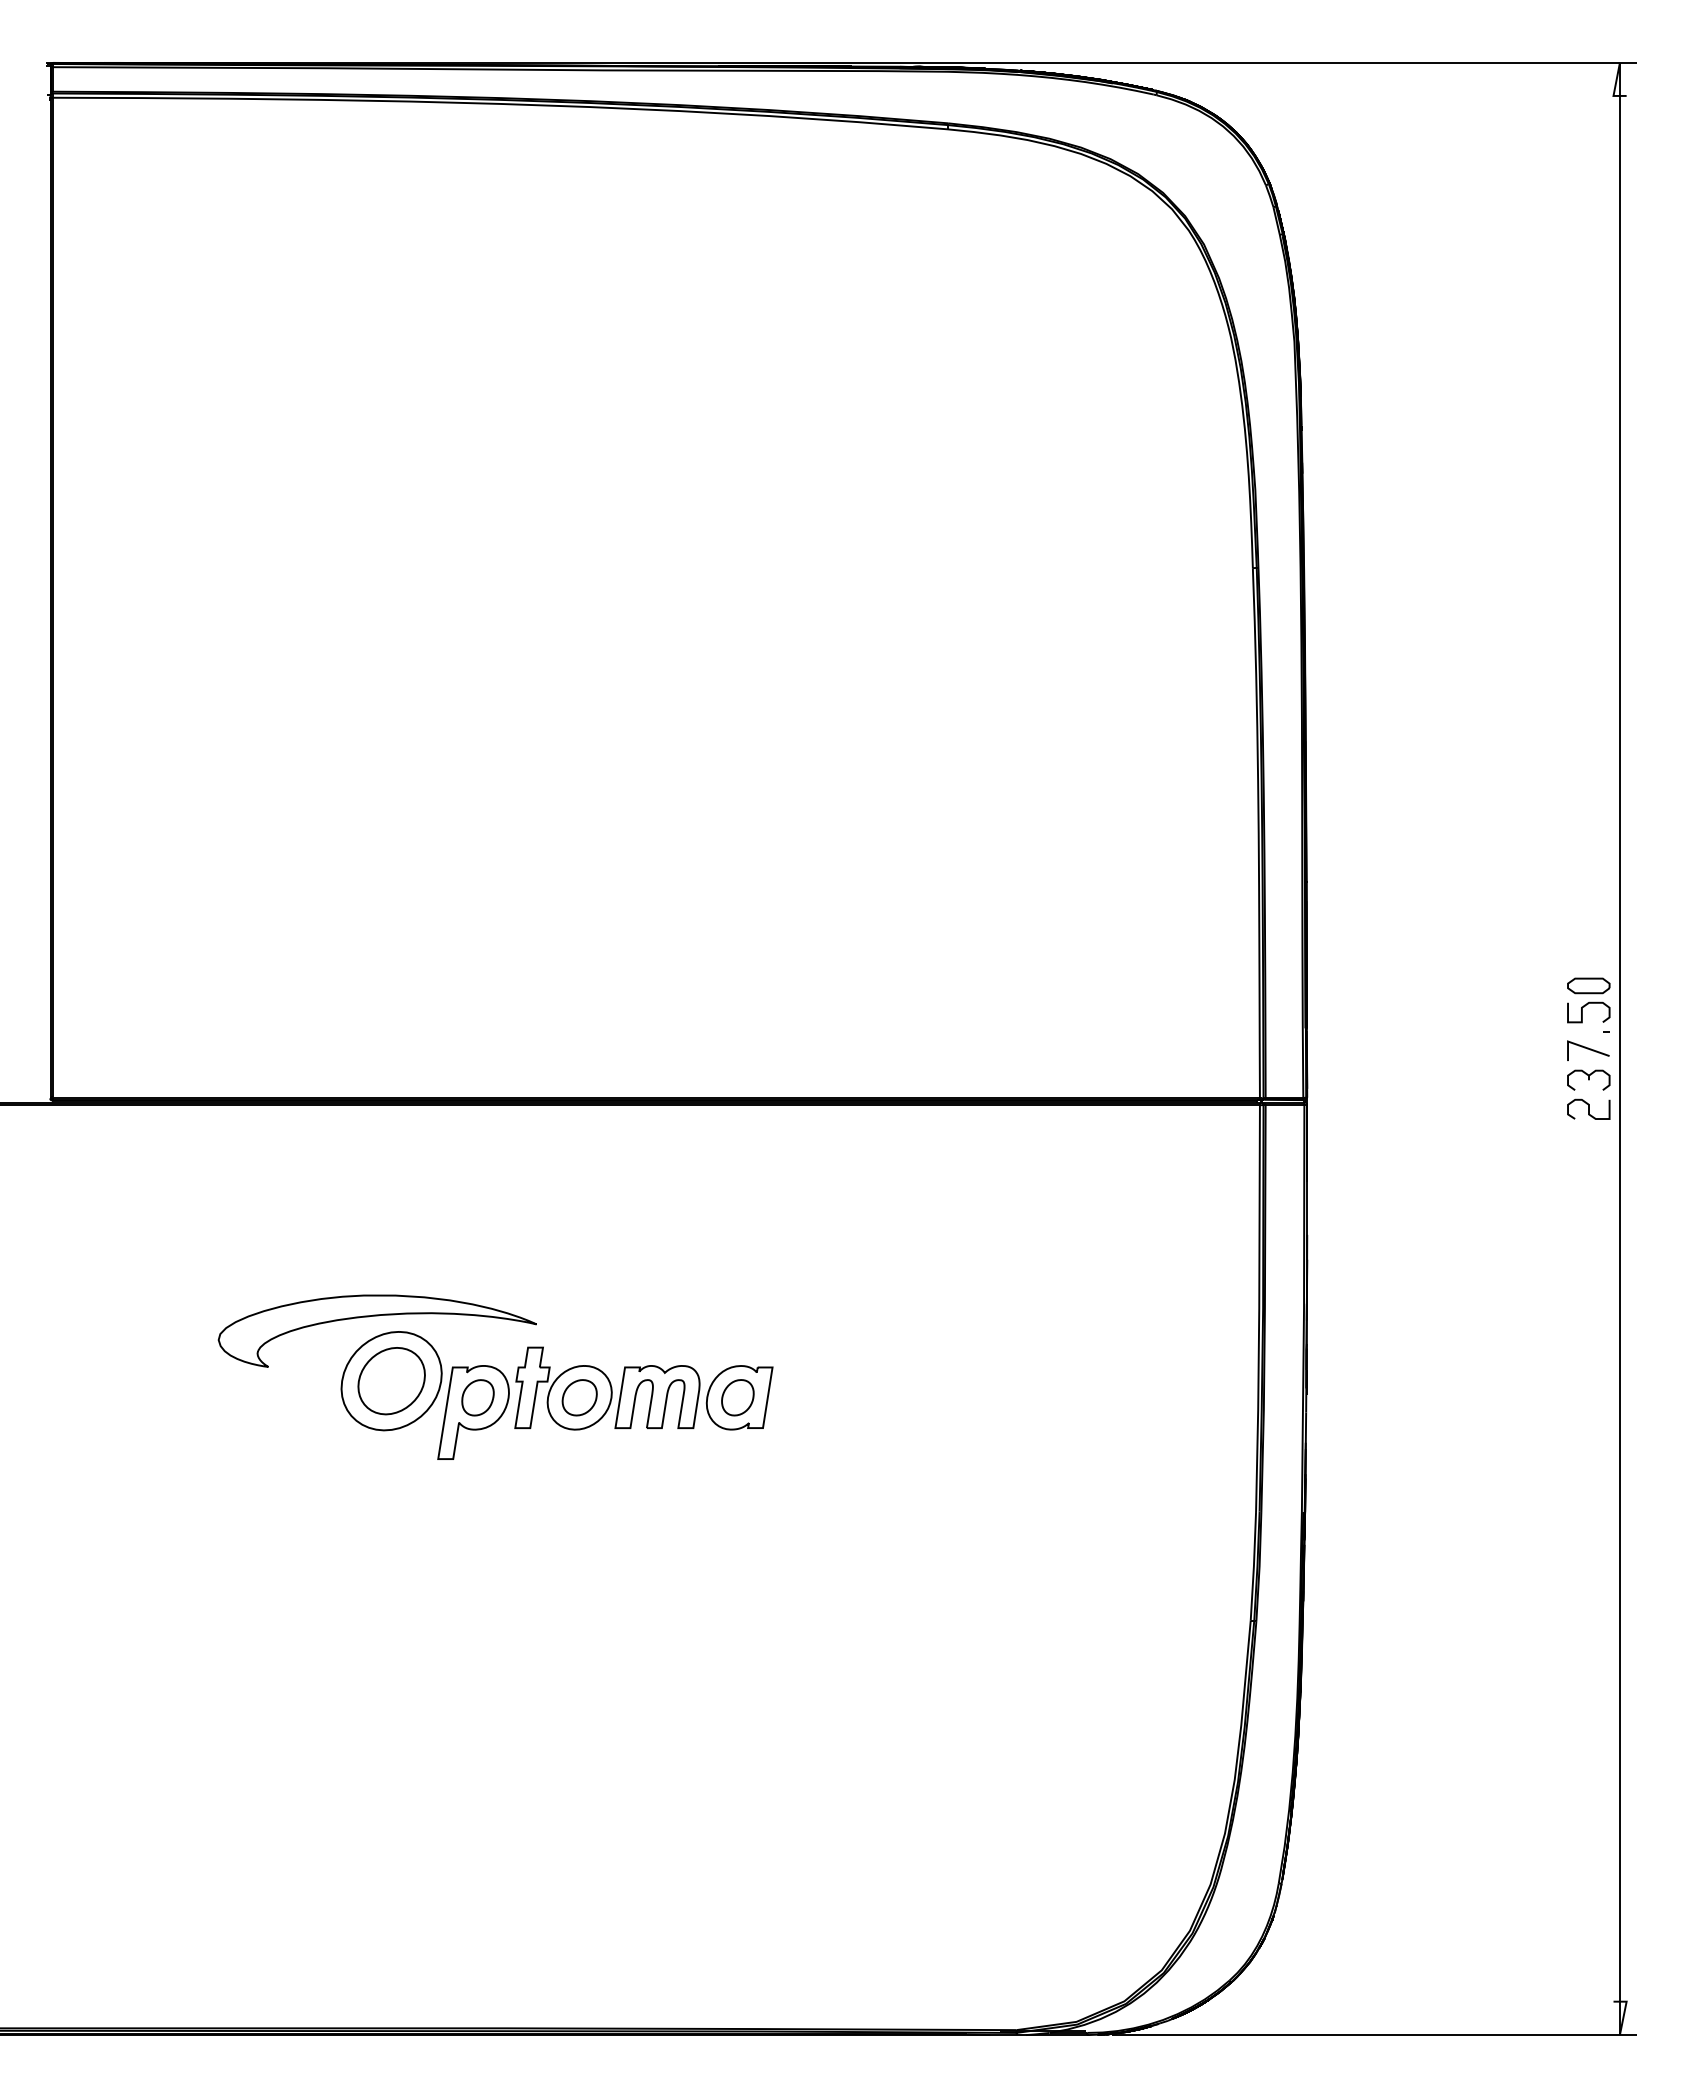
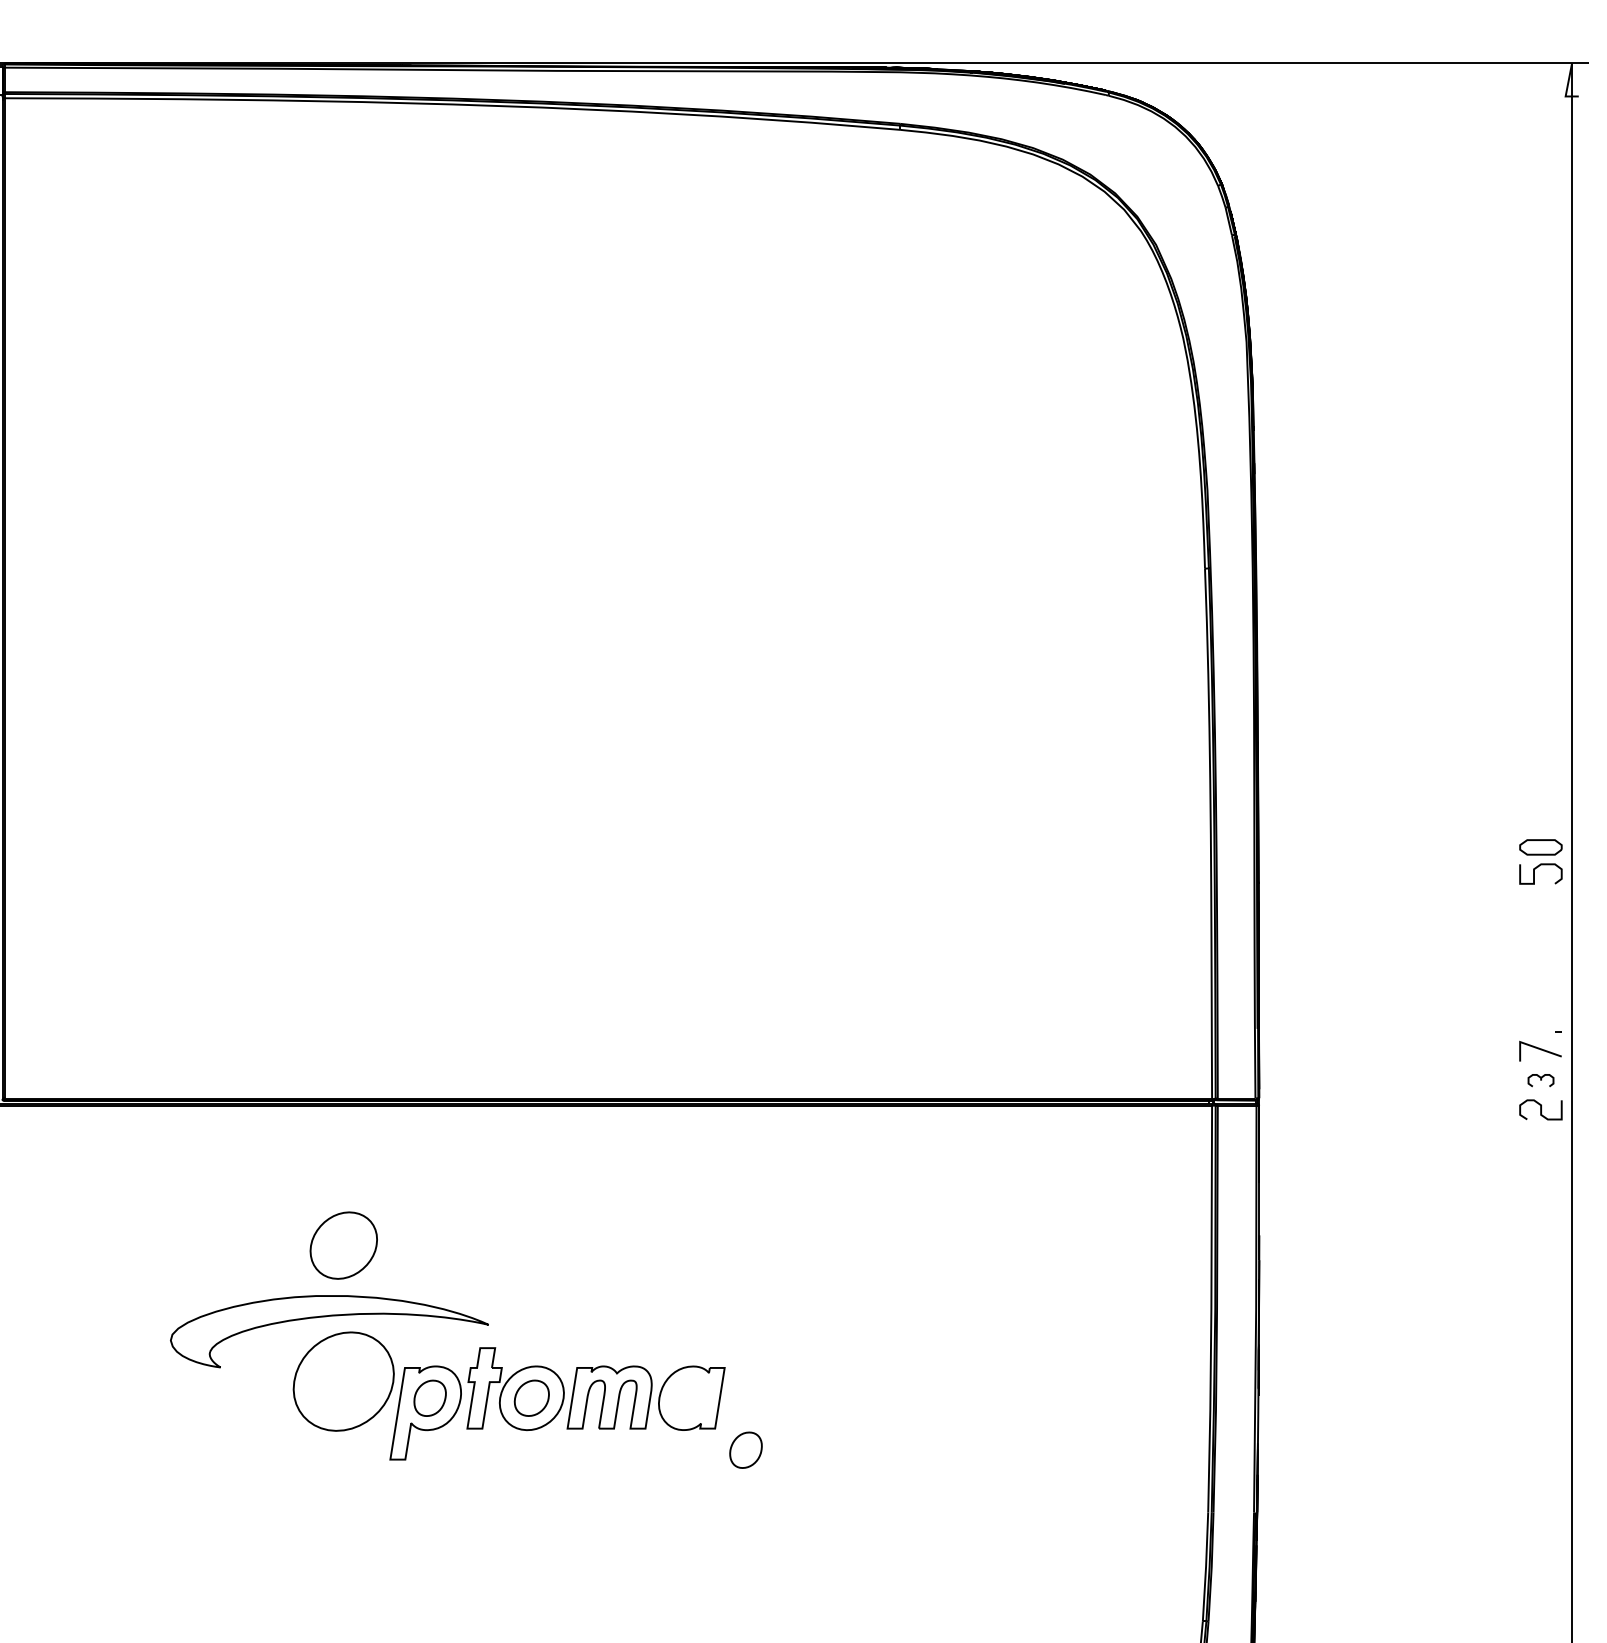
part: (1588, 1000) -> (1540, 862), moved
part: (1588, 1079) -> (1540, 1080), size x0.6
part: (391, 1381) -> (343, 1246), moved
part: (737, 1397) -> (745, 1450), moved

